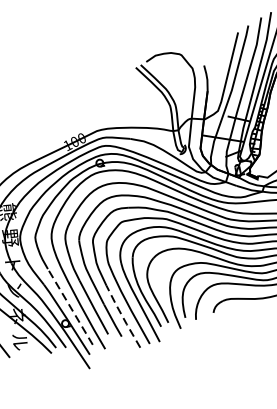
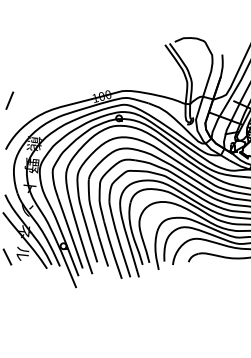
line: (70, 306) -> (70, 232), dashed -> solid
line: (122, 316) -> (112, 249), dashed -> solid

